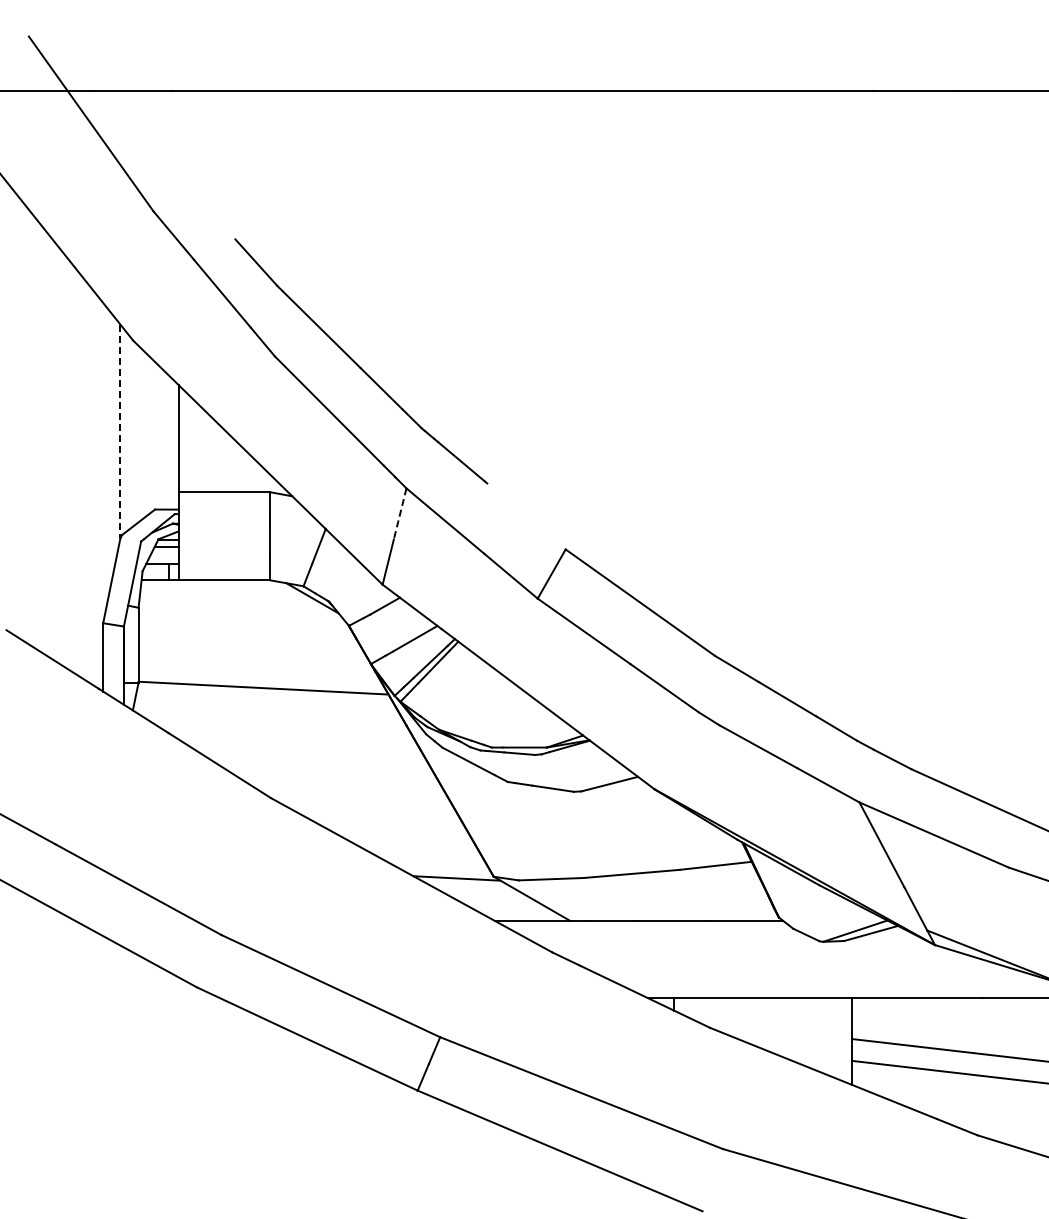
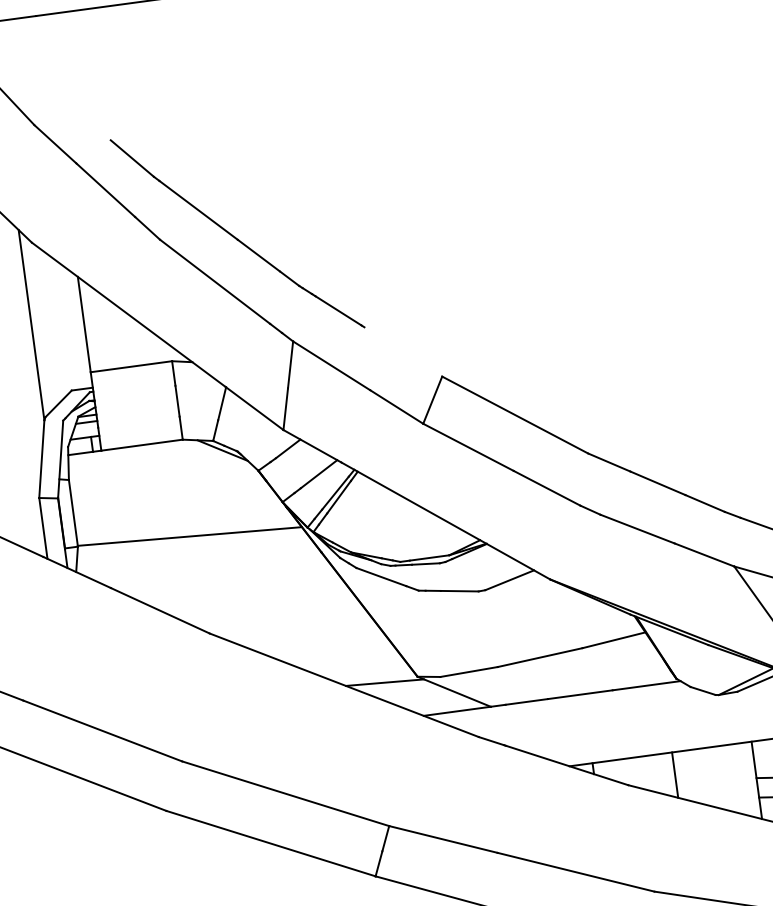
line: (120, 431) -> (31, 325), dashed -> solid
line: (400, 514) -> (290, 365), dashed -> solid
line: (763, 1023) -> (675, 774), added

